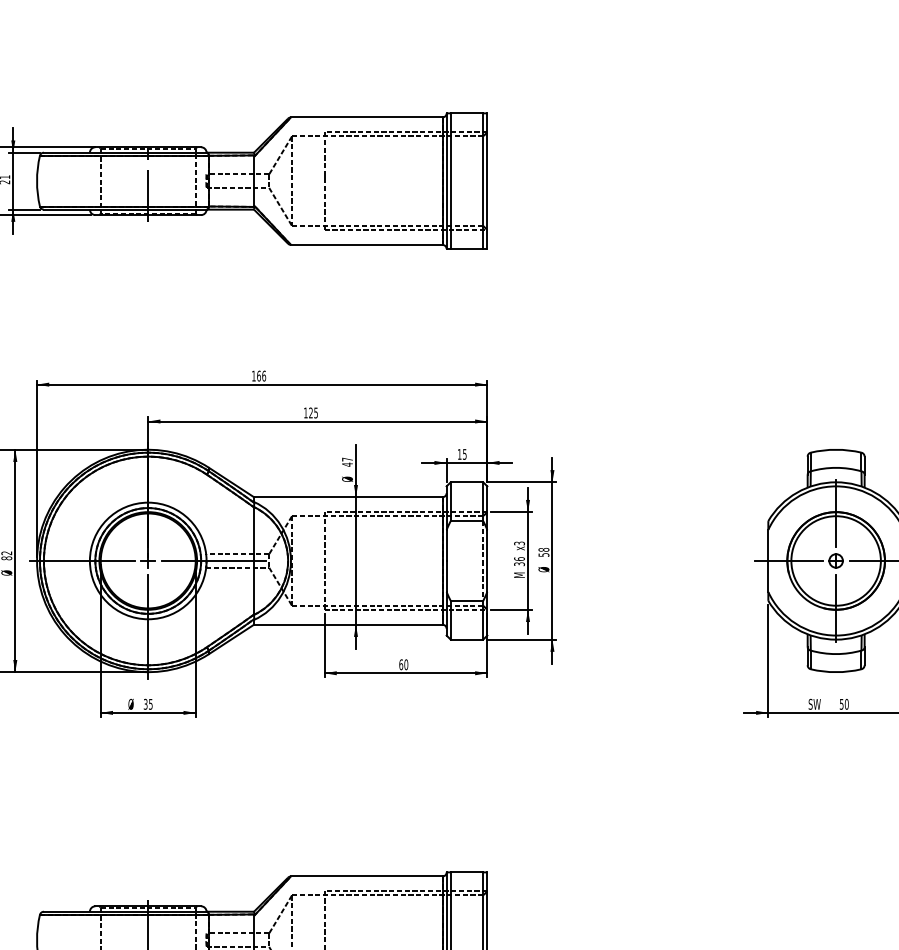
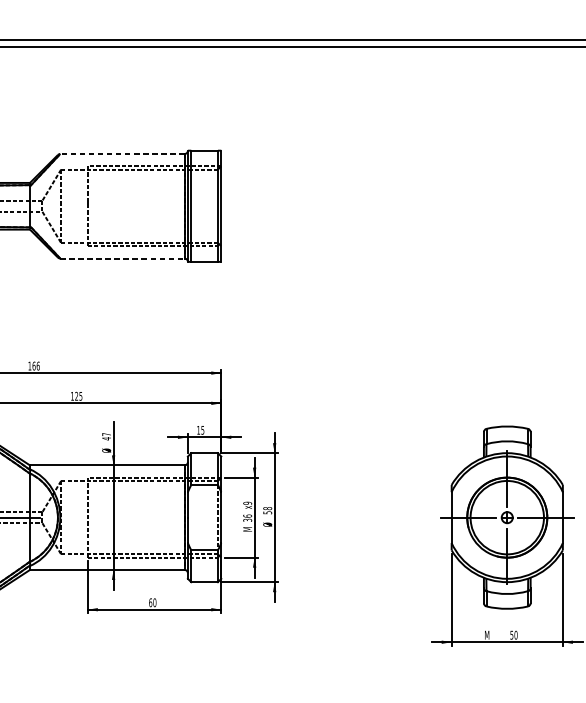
line: (366, 117) -> (122, 154), solid -> dashed
line: (366, 244) -> (122, 258), solid -> dashed
text: (519, 543) -> (247, 503), x3 -> x9
text: (814, 703) -> (489, 634), SW -> M

